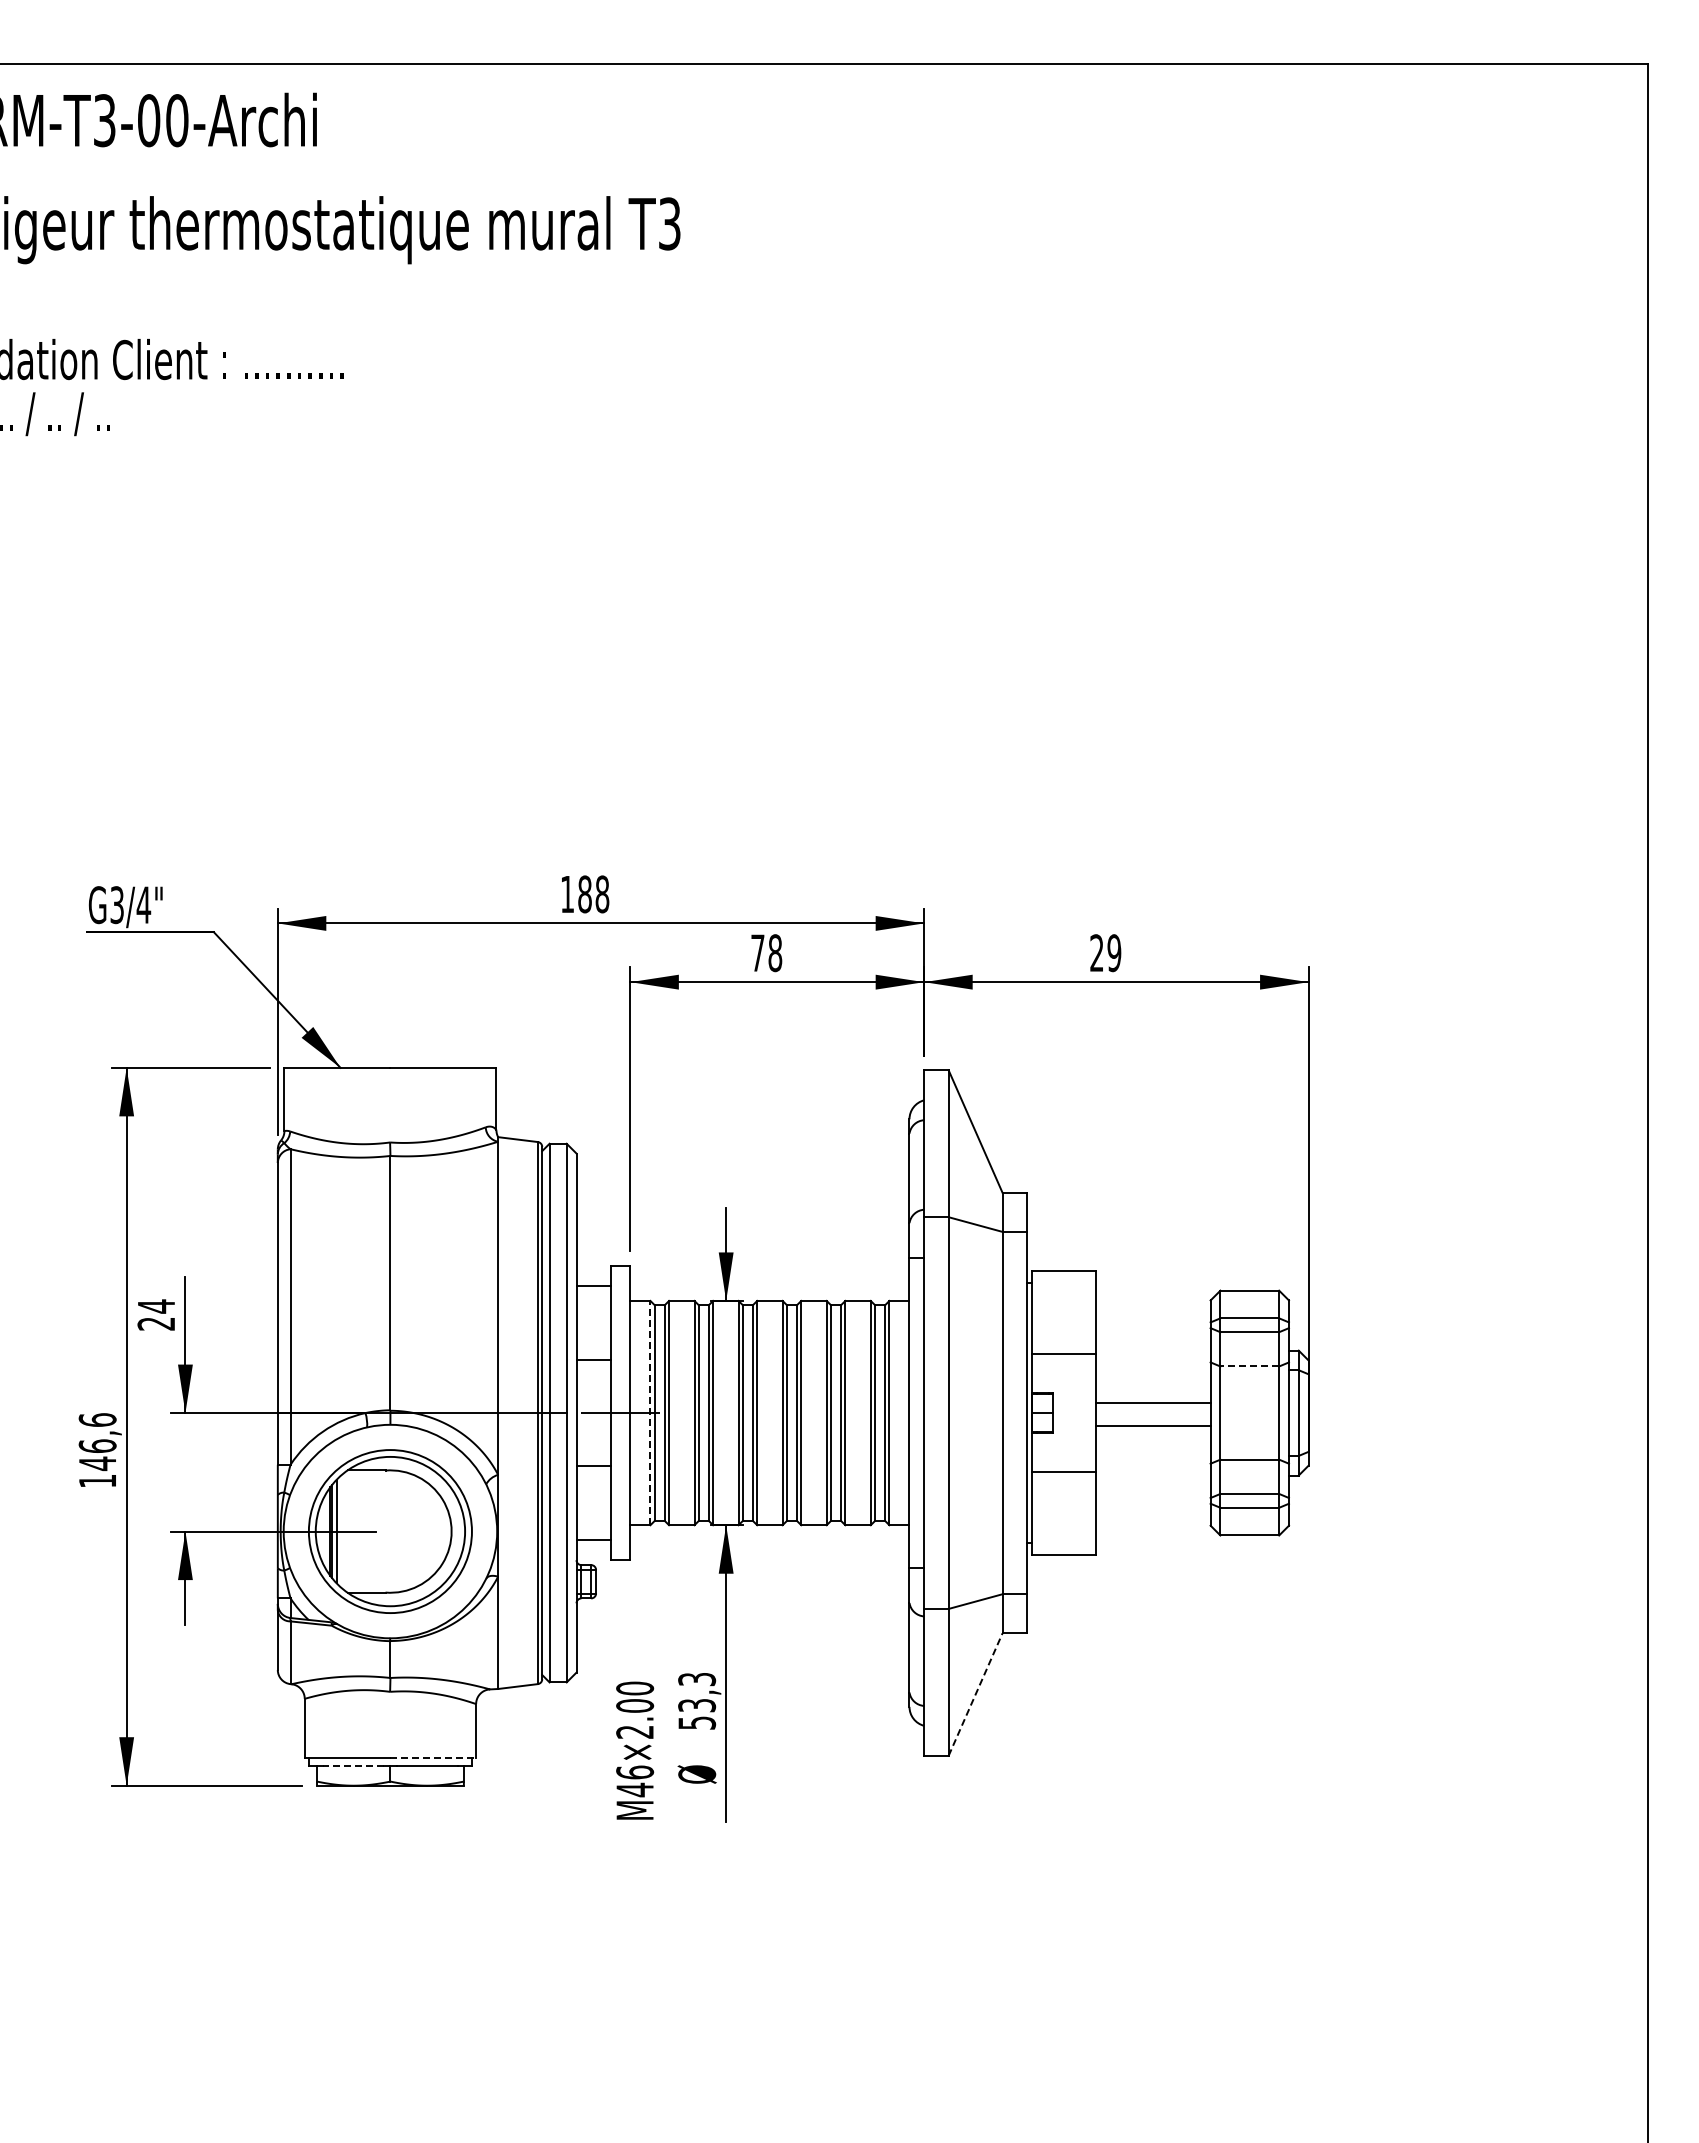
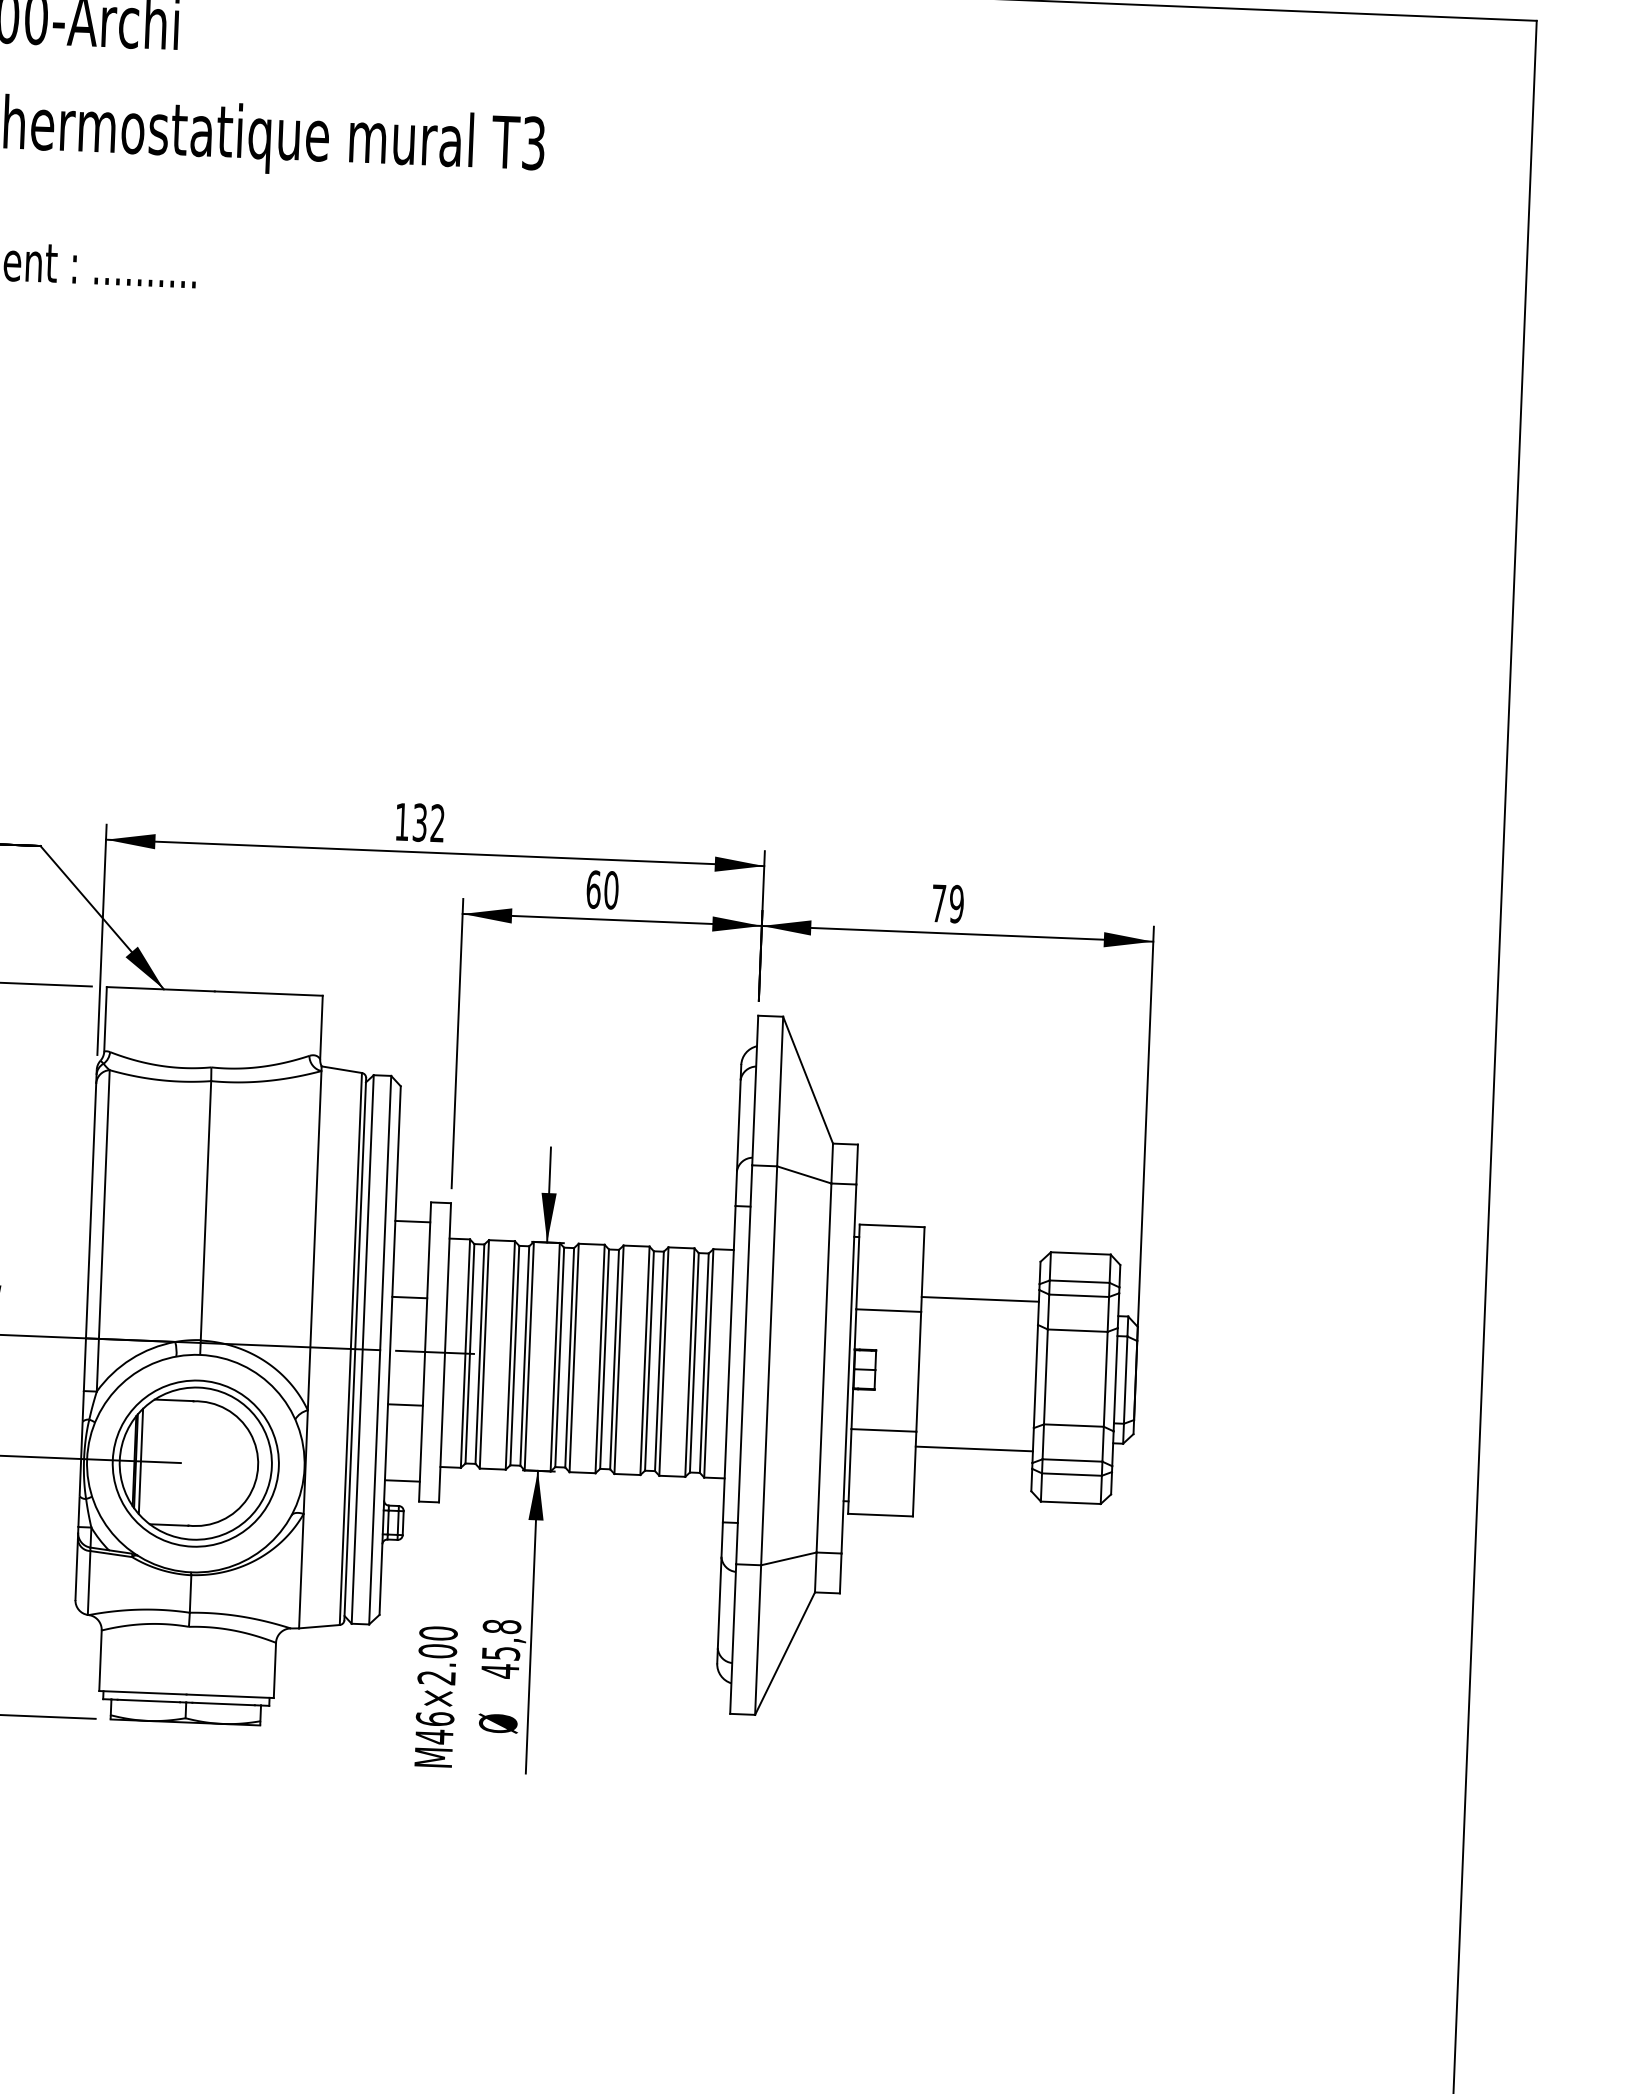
text: (593, 894) -> (428, 823), 188 -> 132
text: (1096, 952) -> (938, 902), 29 -> 79
text: (766, 953) -> (602, 890), 78 -> 60
line: (1249, 1366) -> (1077, 1330), dashed -> solid
line: (1152, 1402) -> (973, 1448), moved
line: (650, 1412) -> (465, 1353), dashed -> solid
line: (1152, 1425) -> (979, 1299), moved
line: (975, 1694) -> (784, 1653), dashed -> solid
text: (697, 1701) -> (501, 1649), 53,3 -> 45,8
line: (433, 1758) -> (230, 1696), dashed -> solid
line: (353, 1766) -> (148, 1701), dashed -> solid

